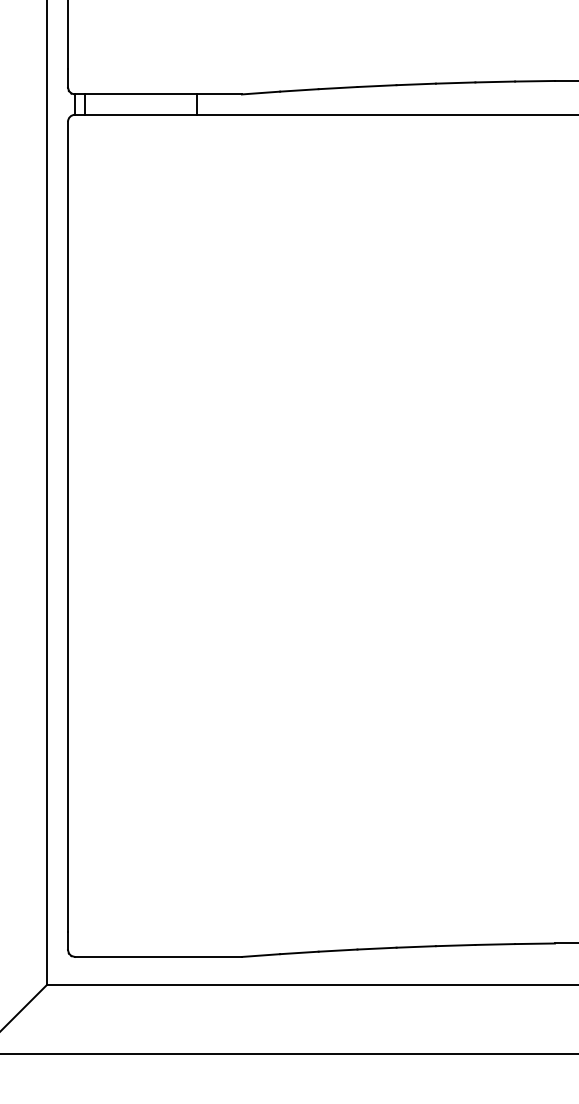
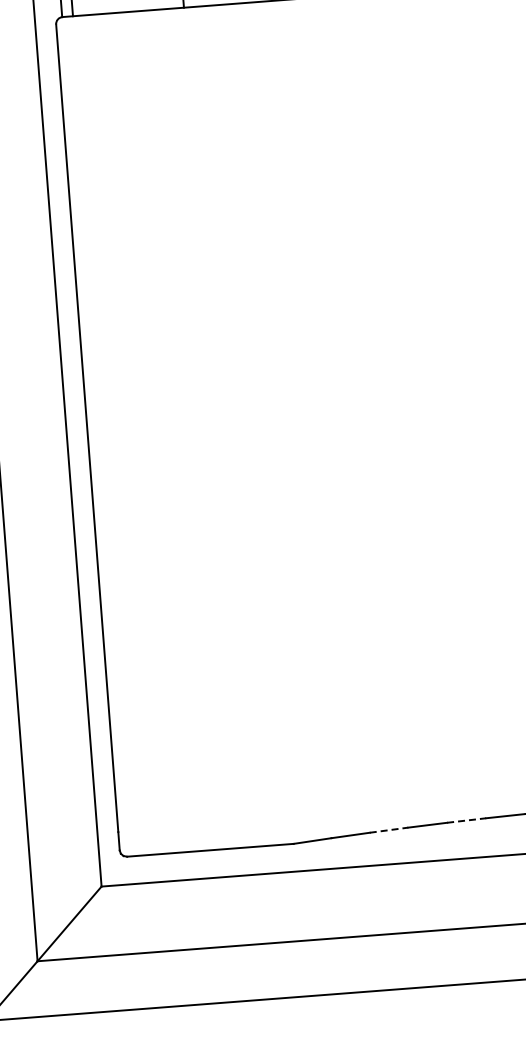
line: (416, 946) -> (466, 820), solid -> dashed
line: (338, 950) -> (389, 830), solid -> dashed

